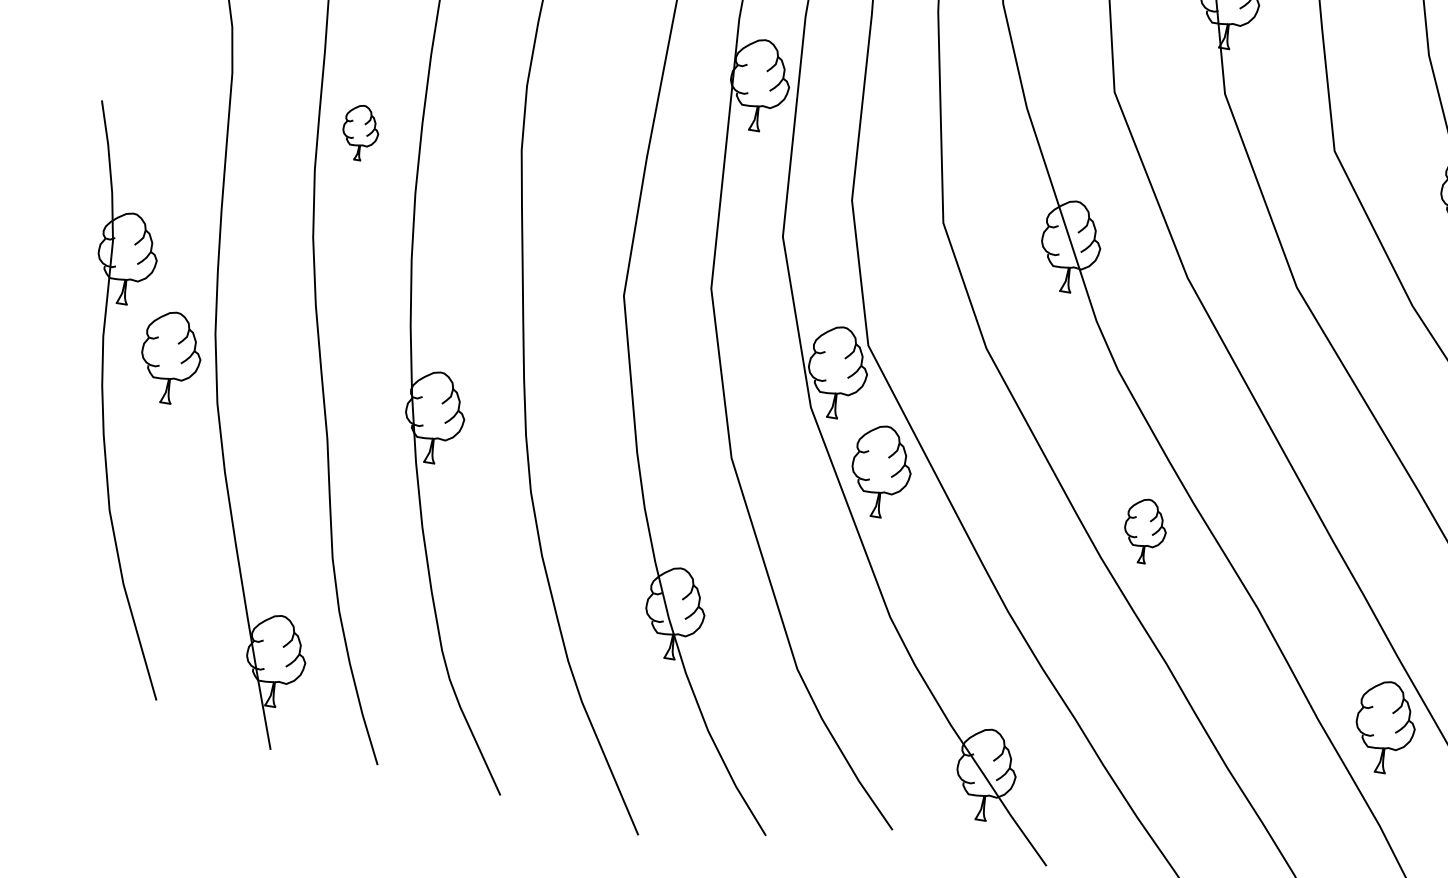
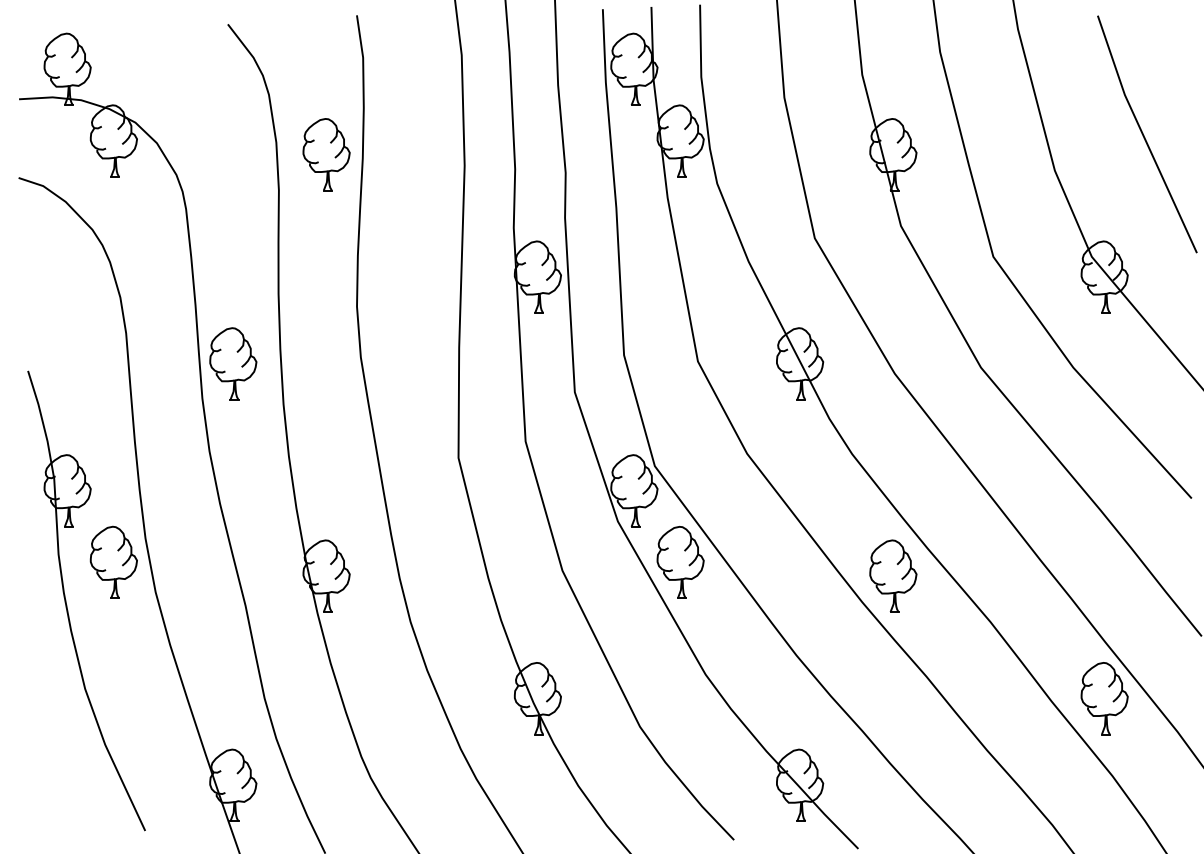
part: (360, 132) -> (233, 363), size x1.67
part: (1145, 530) -> (893, 575), size x1.43

